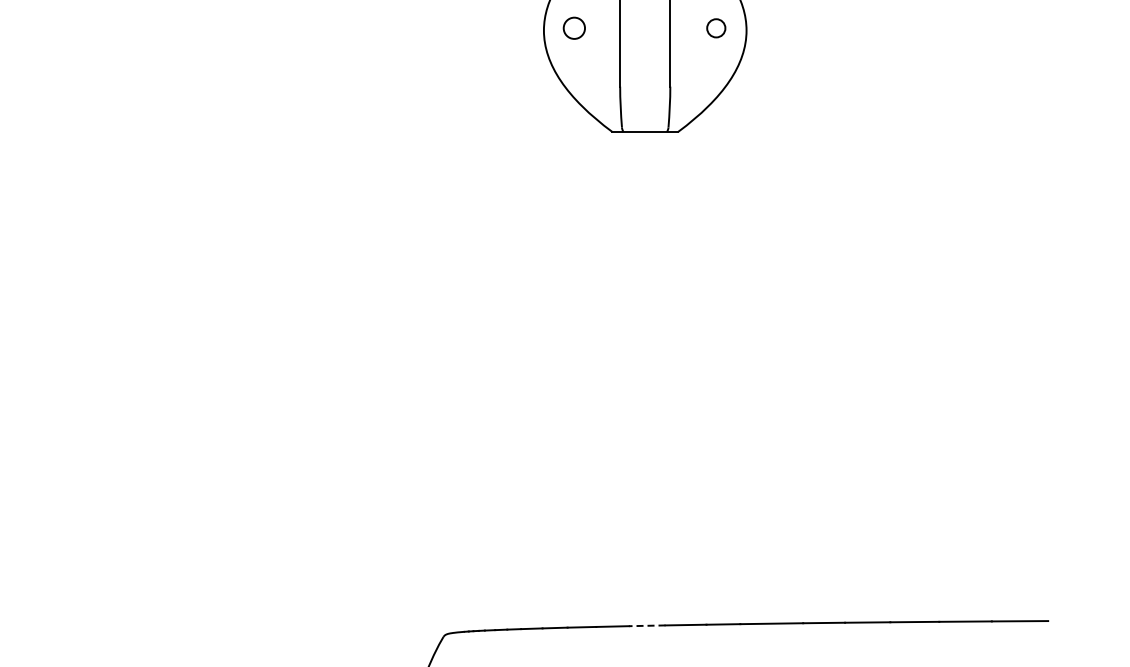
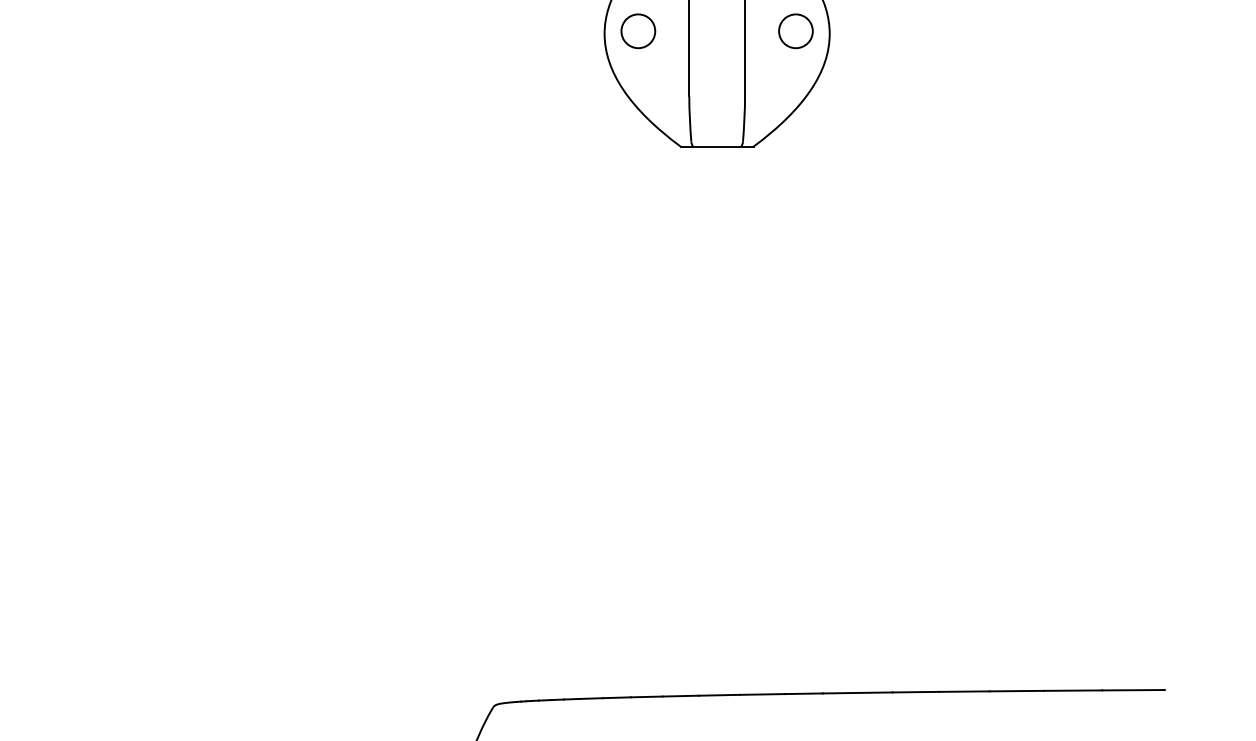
circle: (574, 28) -> (638, 31), size x1.43
circle: (716, 28) -> (796, 31), size x1.67
line: (646, 625) -> (718, 694), dashed -> solid

